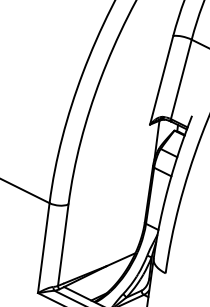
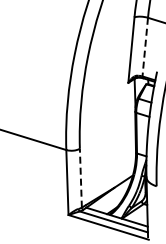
line: (181, 79) -> (145, 47), solid -> dashed
line: (62, 244) -> (80, 177), solid -> dashed

